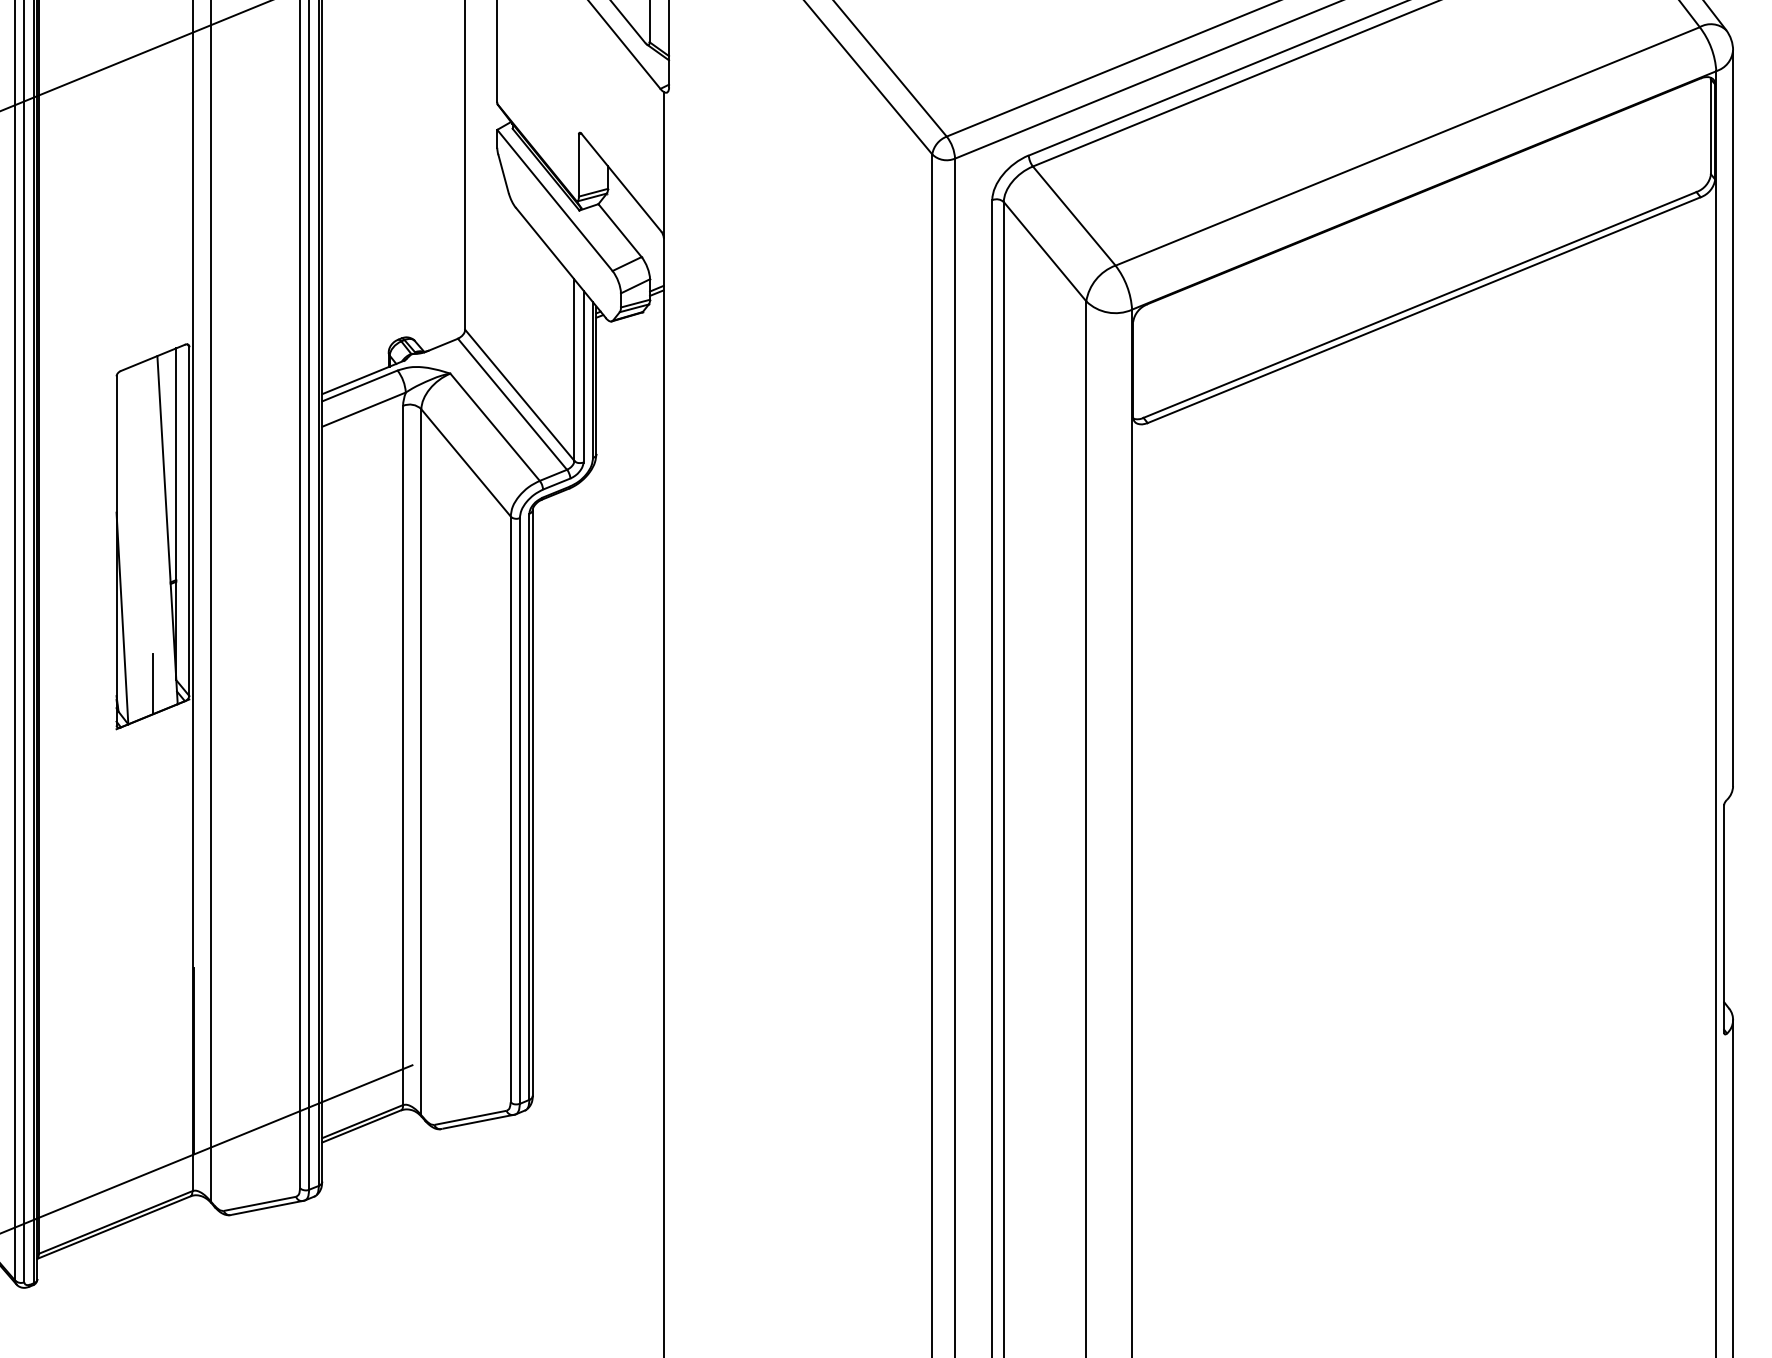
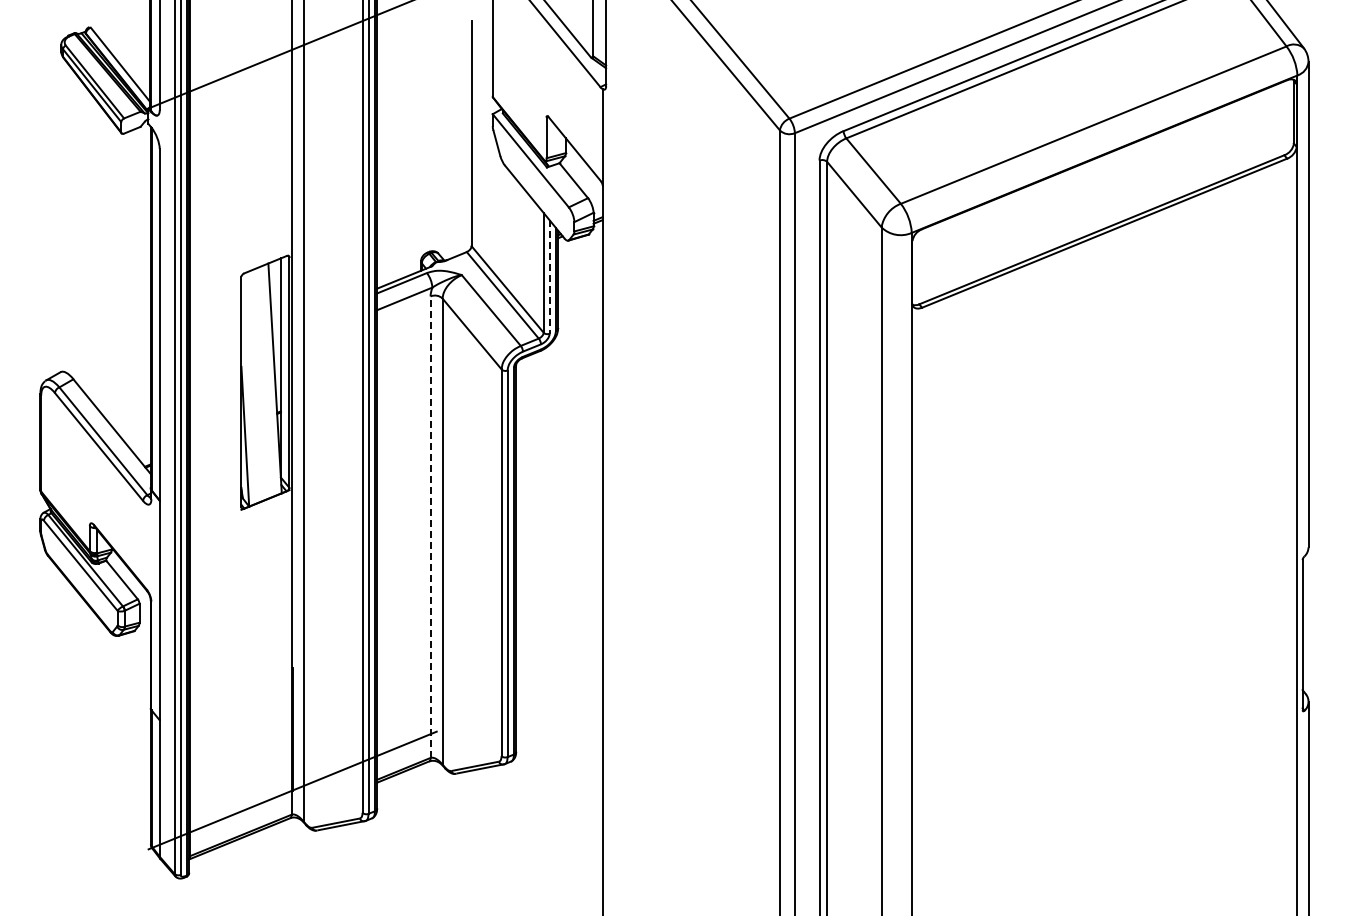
line: (583, 377) -> (549, 277), solid -> dashed
line: (153, 683) -> (265, 479), removed
line: (402, 755) -> (430, 527), solid -> dashed

